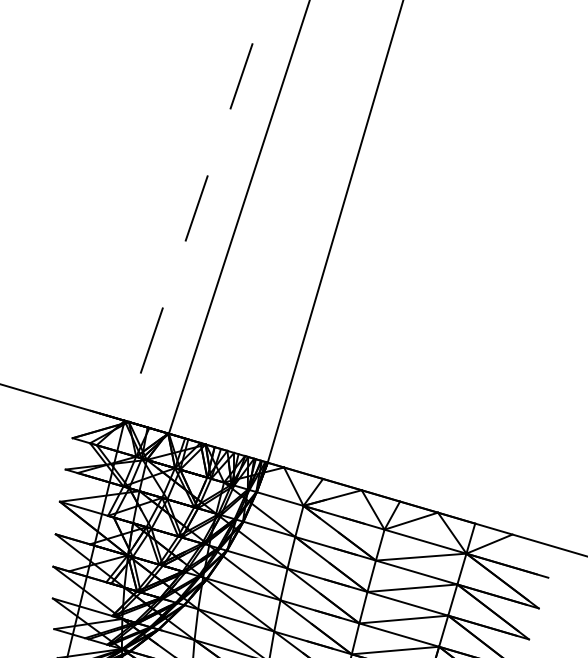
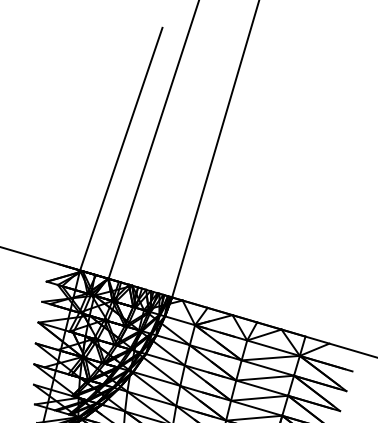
line: (188, 232) -> (121, 149), dashed -> solid

